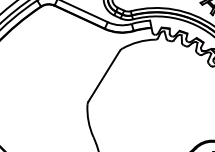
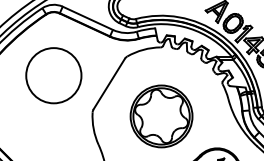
circle: (48, 67) -> (53, 75), added
part: (156, 108) -> (161, 116), added

